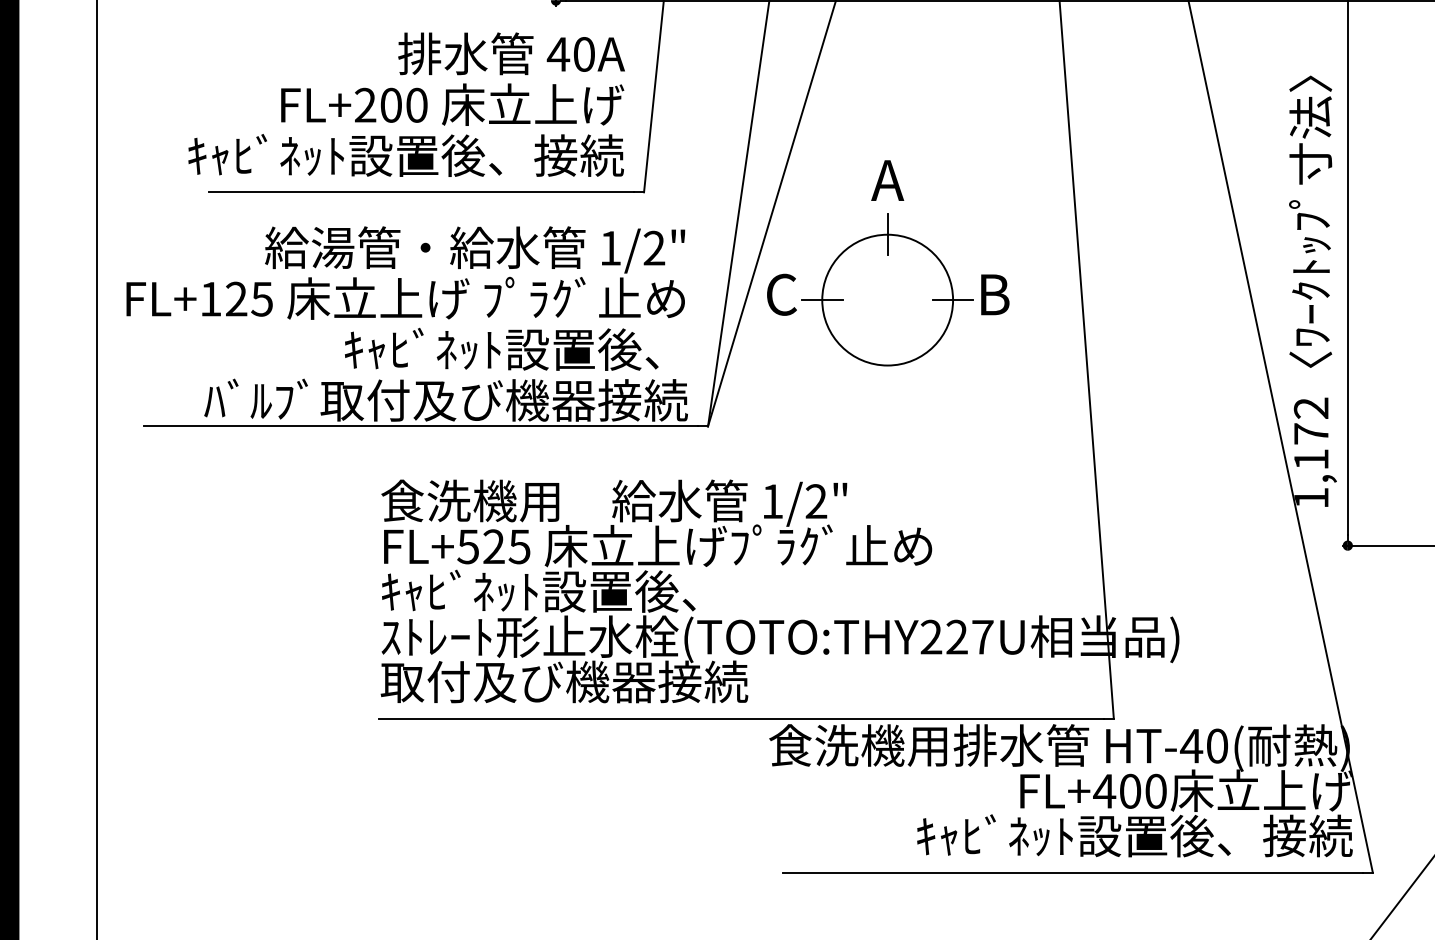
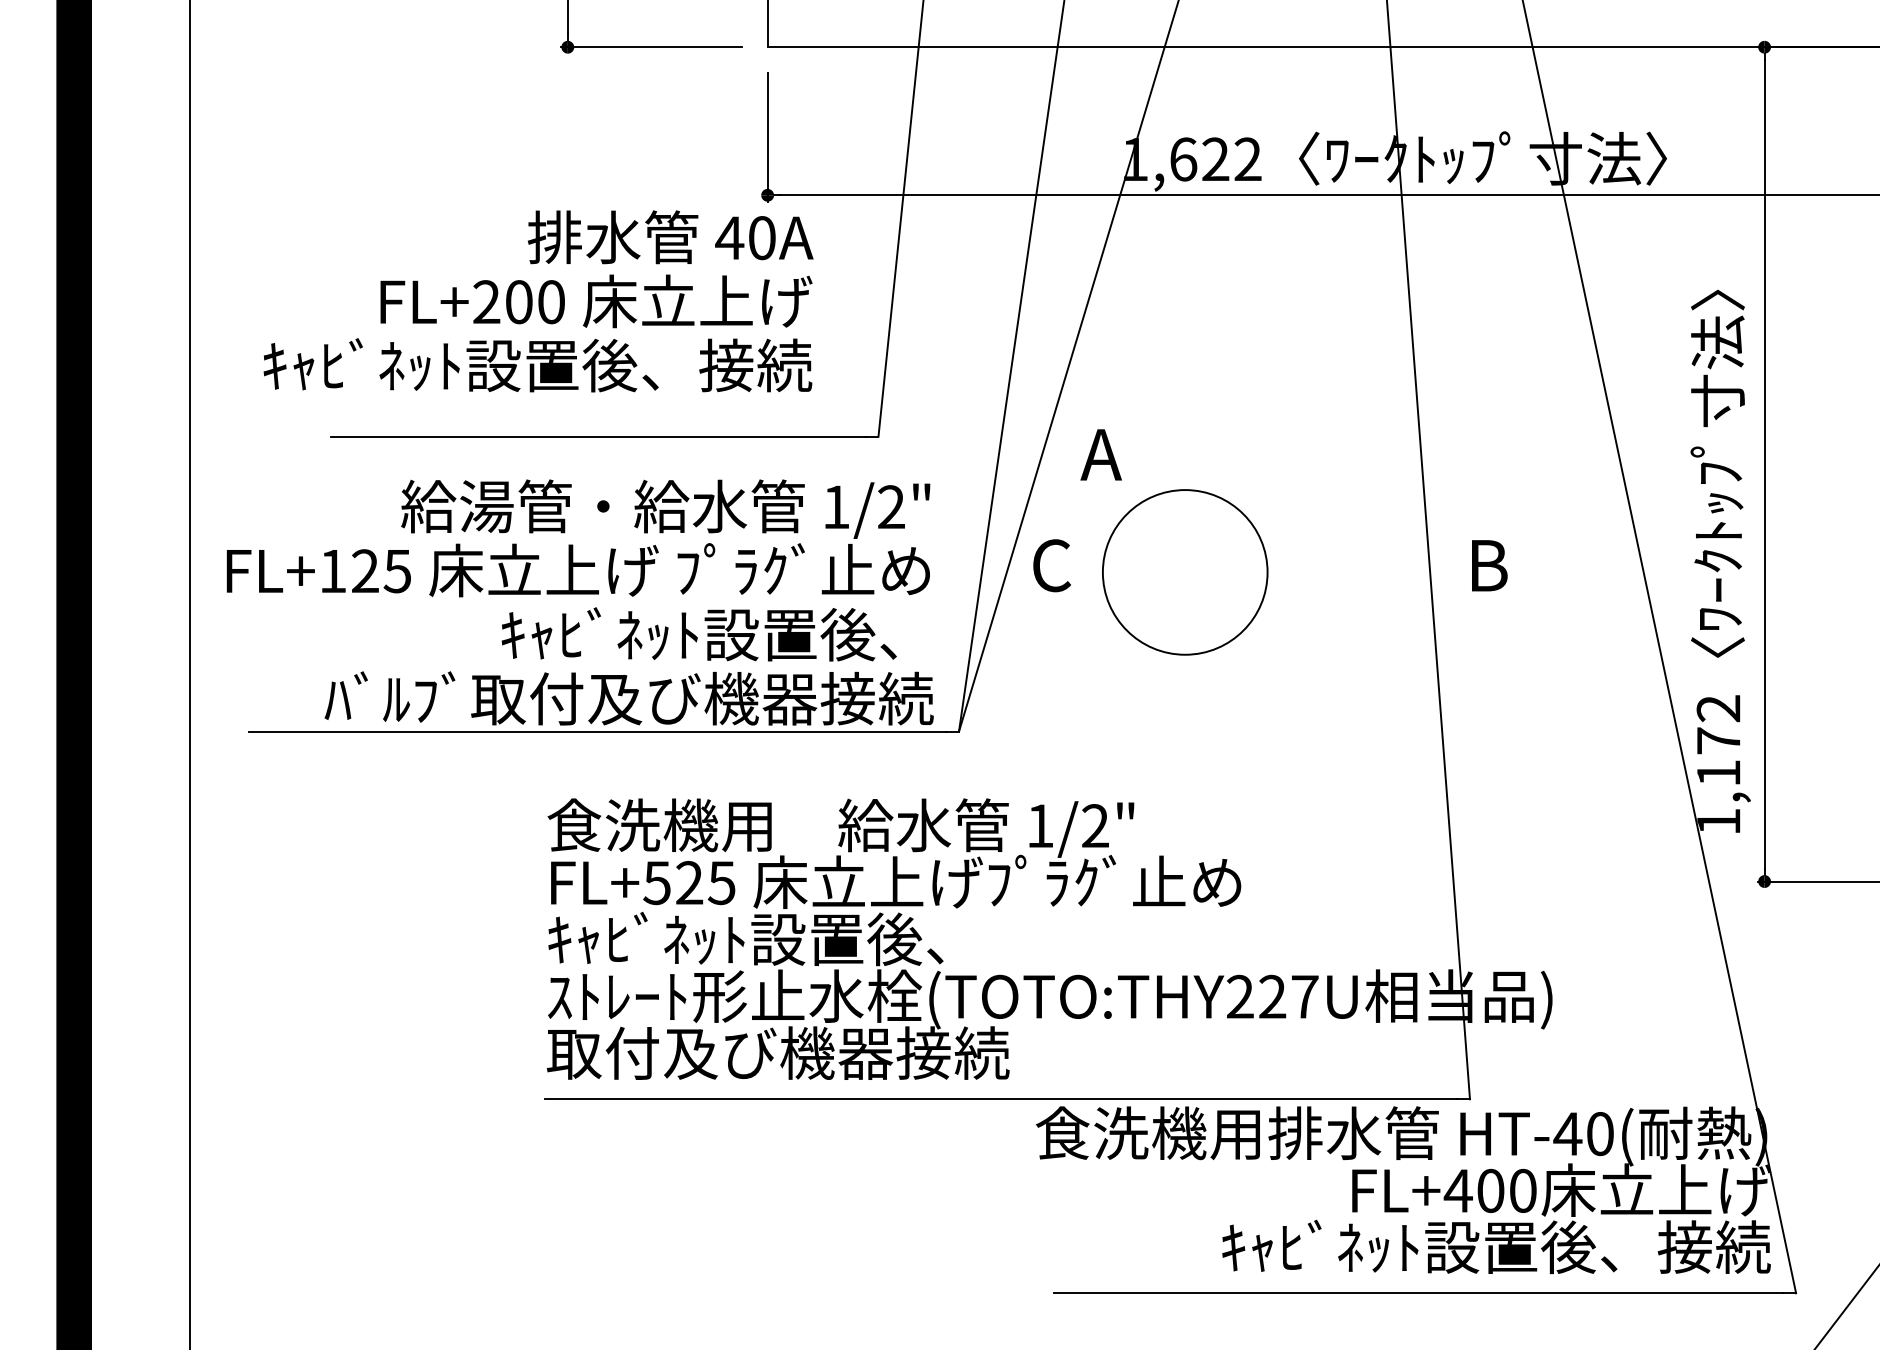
text: (406, 104) -> (538, 301), moved
text: (887, 180) -> (1100, 454), moved
line: (887, 234) -> (1185, 489), removed
text: (995, 294) -> (1489, 565), moved
line: (821, 300) -> (1102, 572), removed
line: (953, 300) -> (1267, 572), removed

